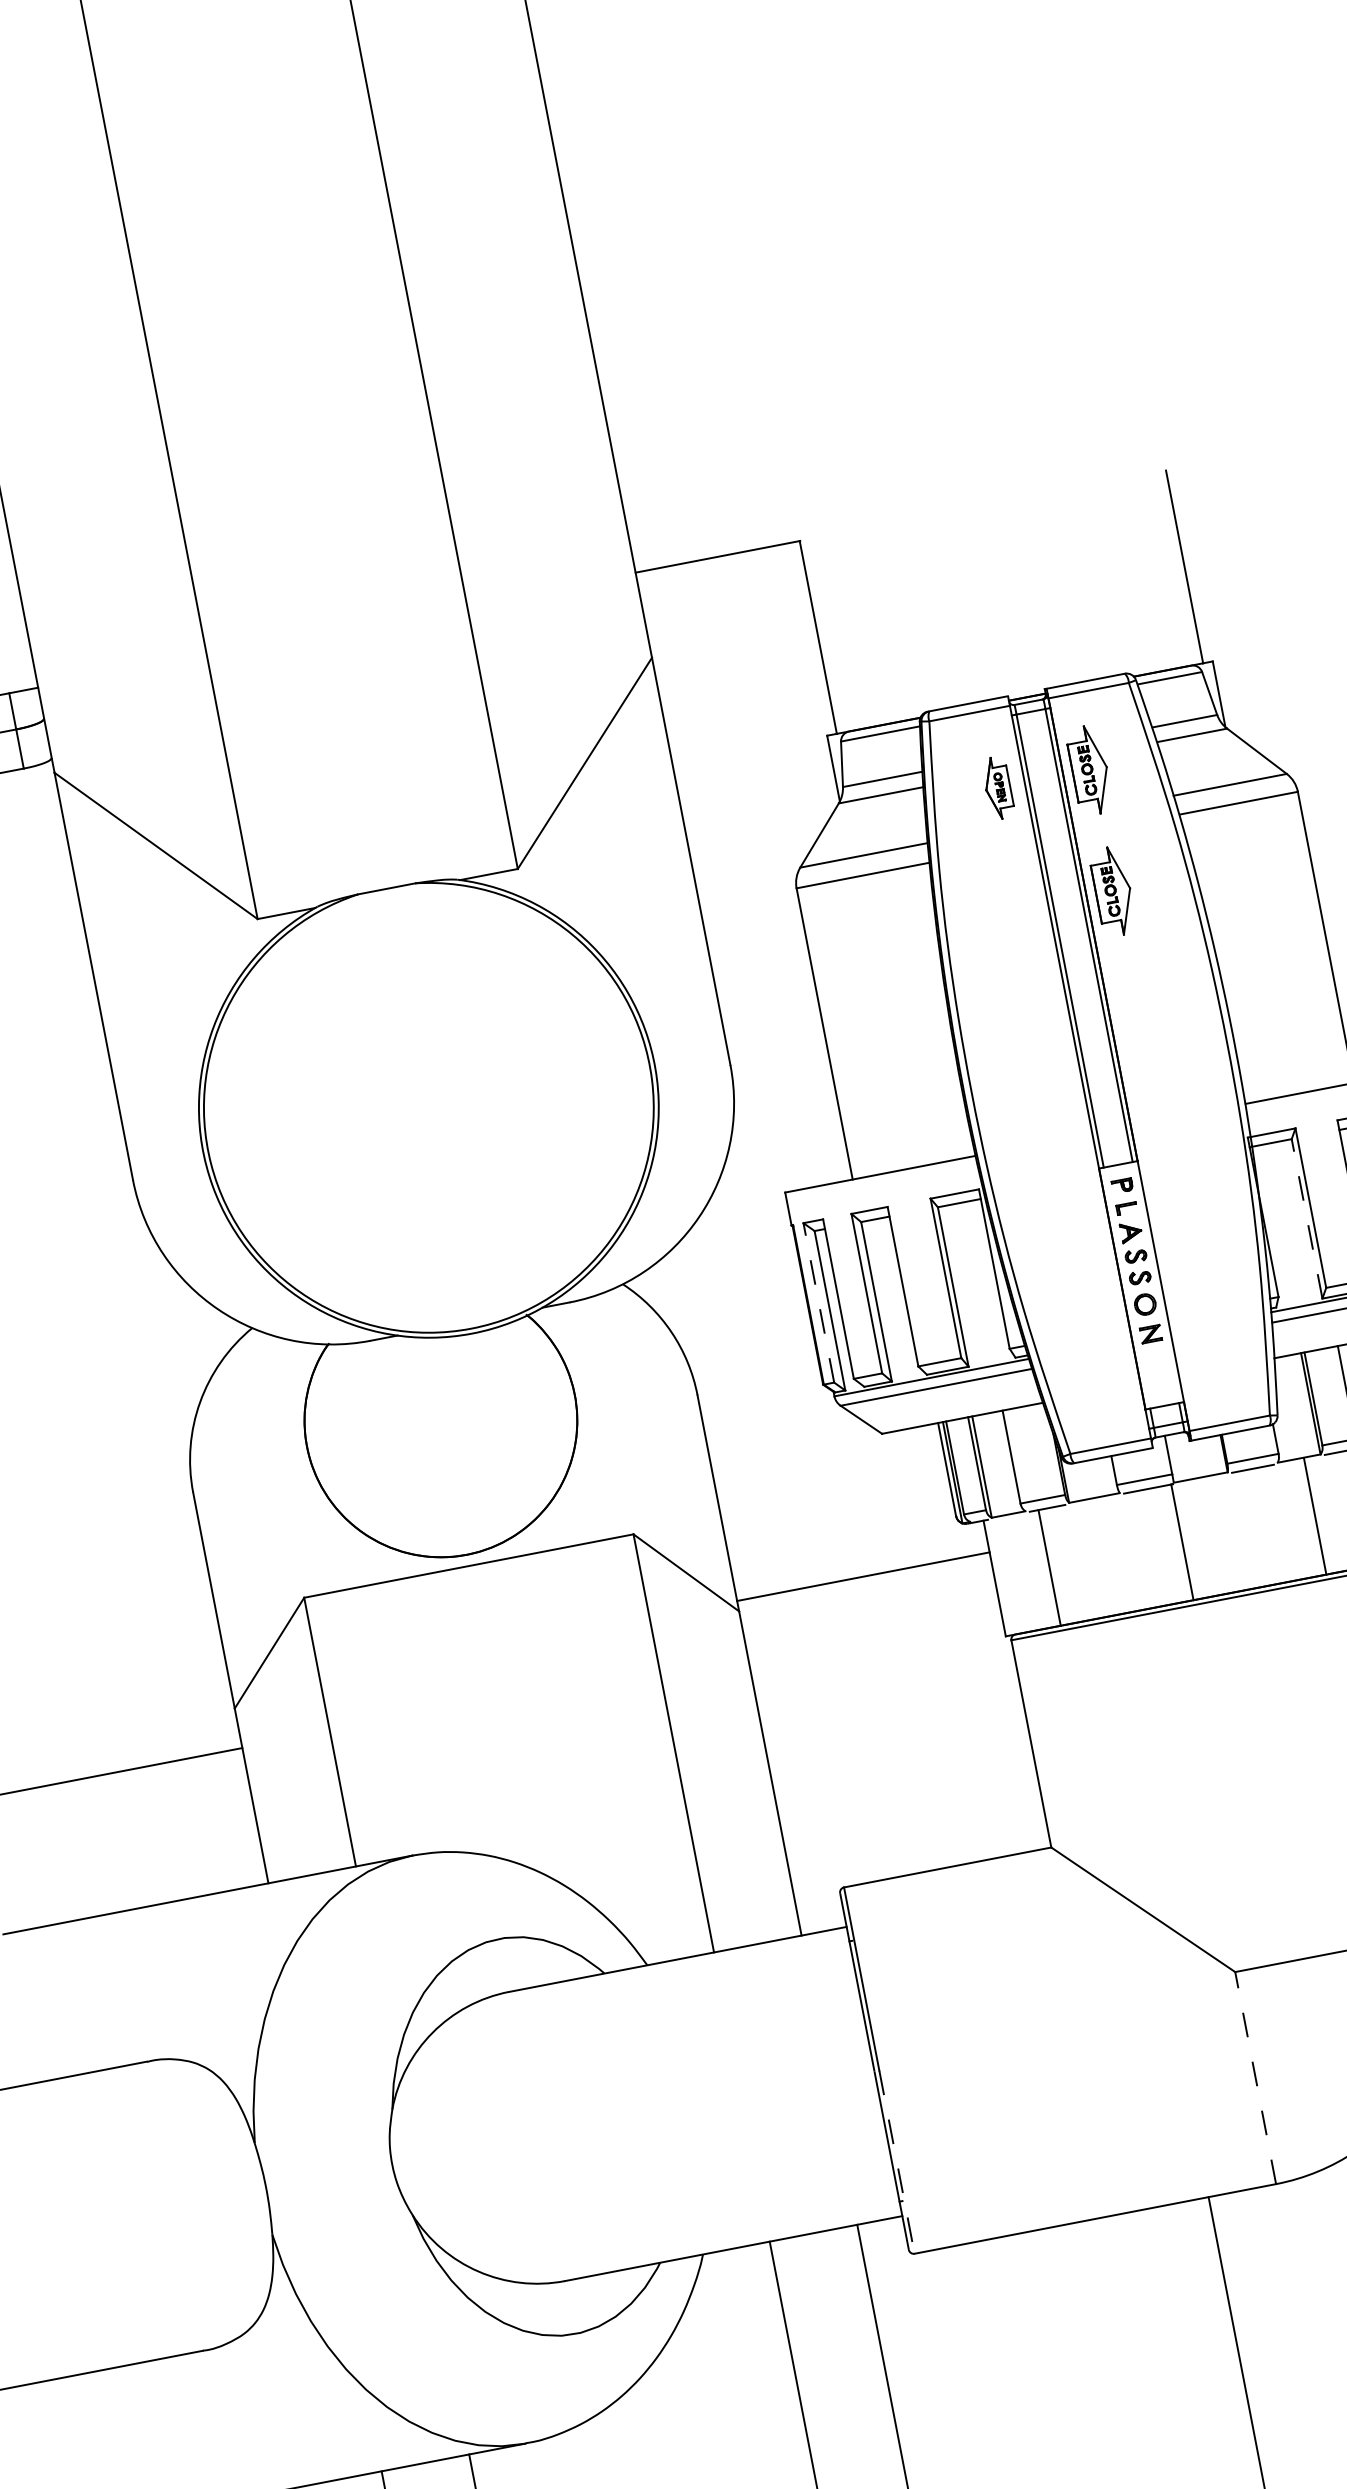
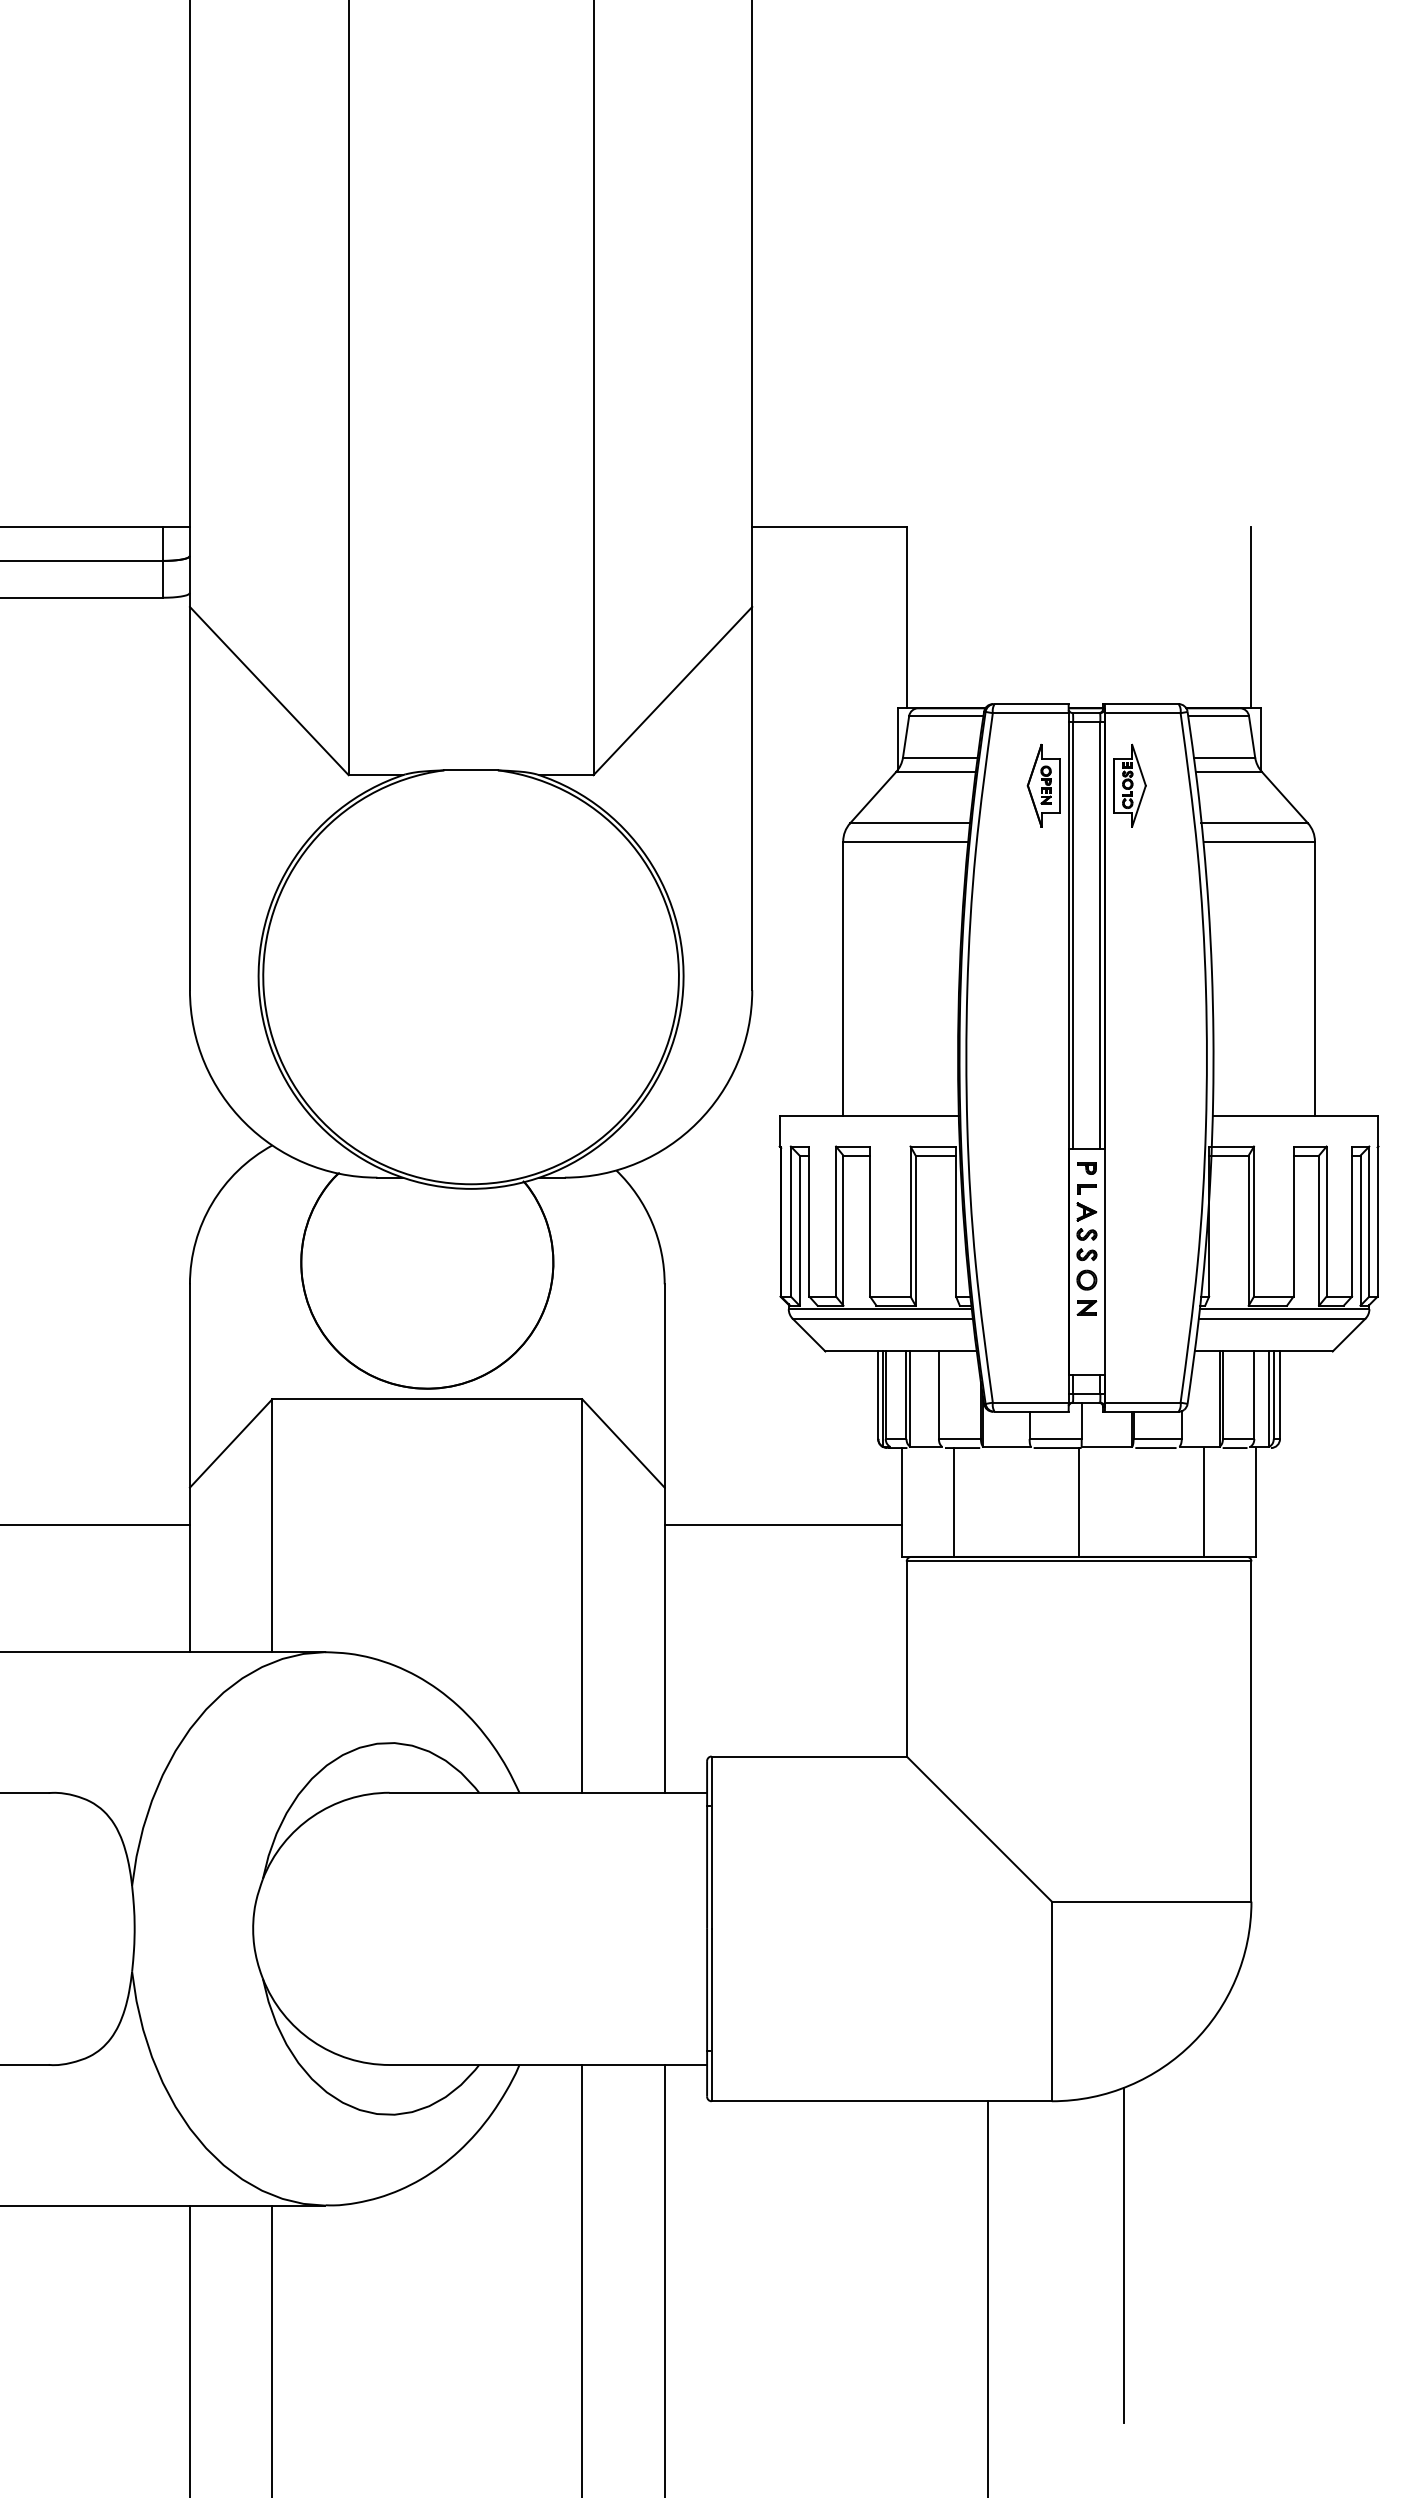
part: (997, 787) -> (1043, 785), size x1.43
part: (1112, 891) -> (1129, 899), removed
line: (1306, 1218) -> (1248, 1230), dashed -> solid
line: (818, 1302) -> (790, 1221), dashed -> solid
line: (863, 1576) -> (783, 1524), moved
line: (1255, 2078) -> (1051, 2001), dashed -> solid
line: (896, 2162) -> (711, 2015), dashed -> solid

